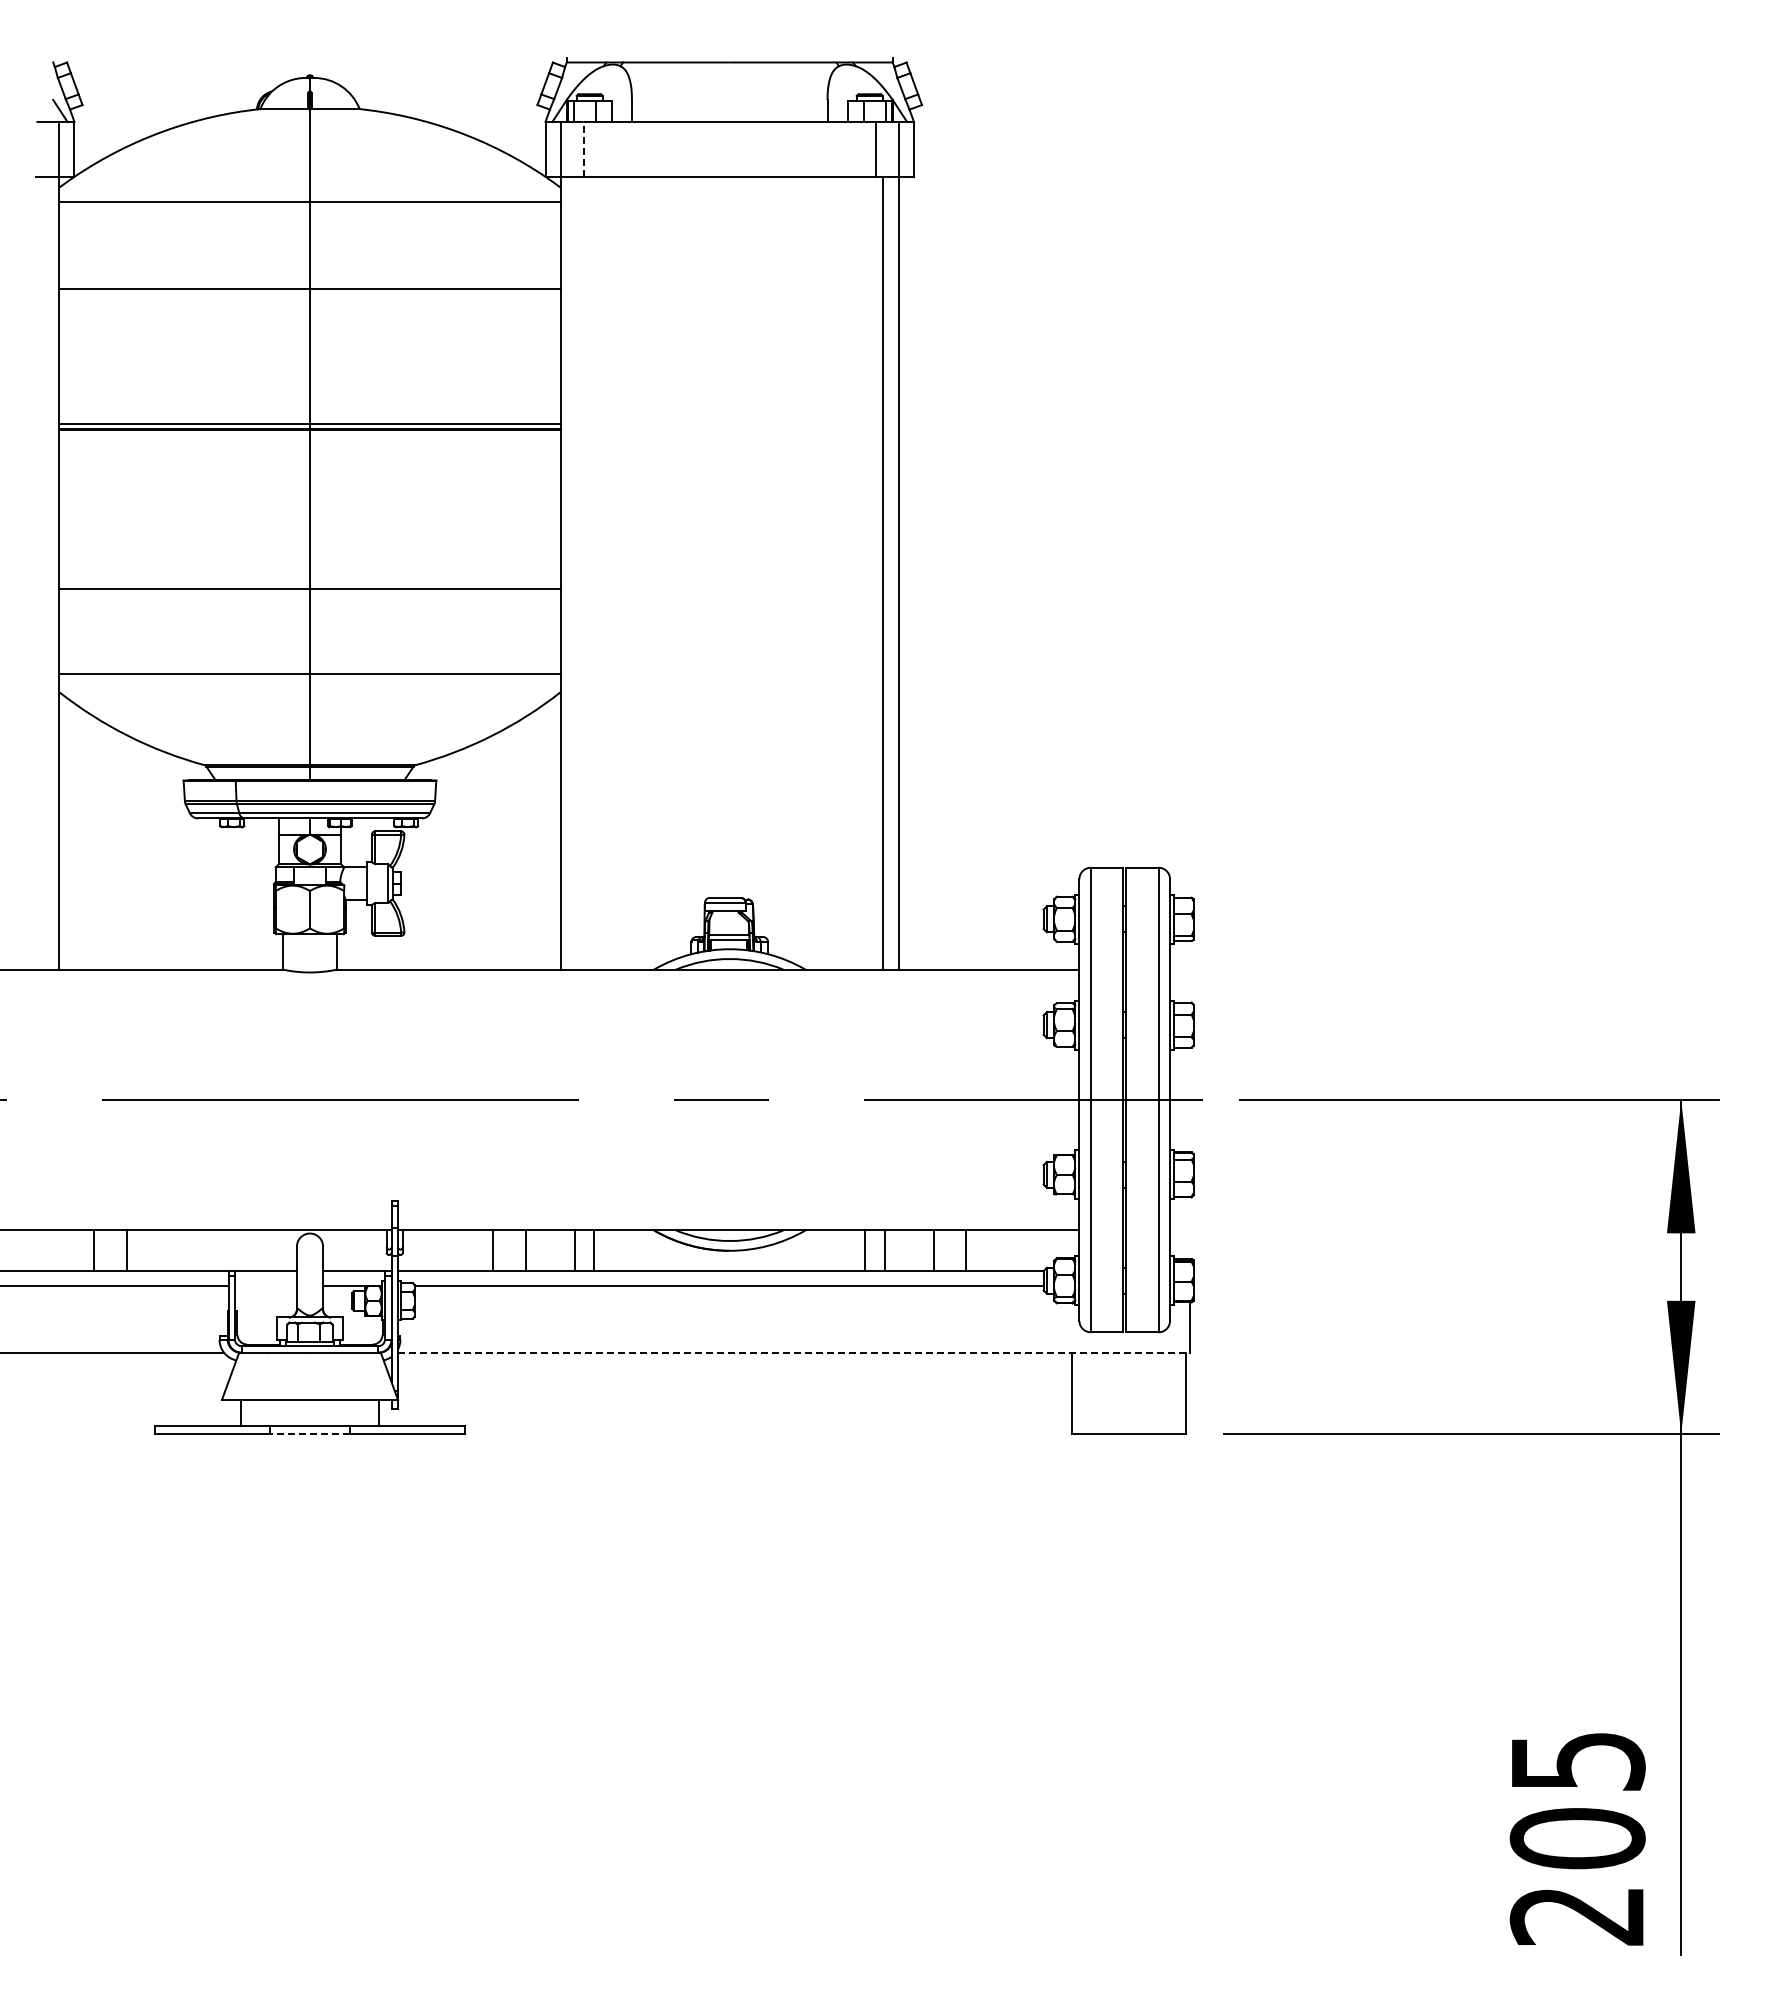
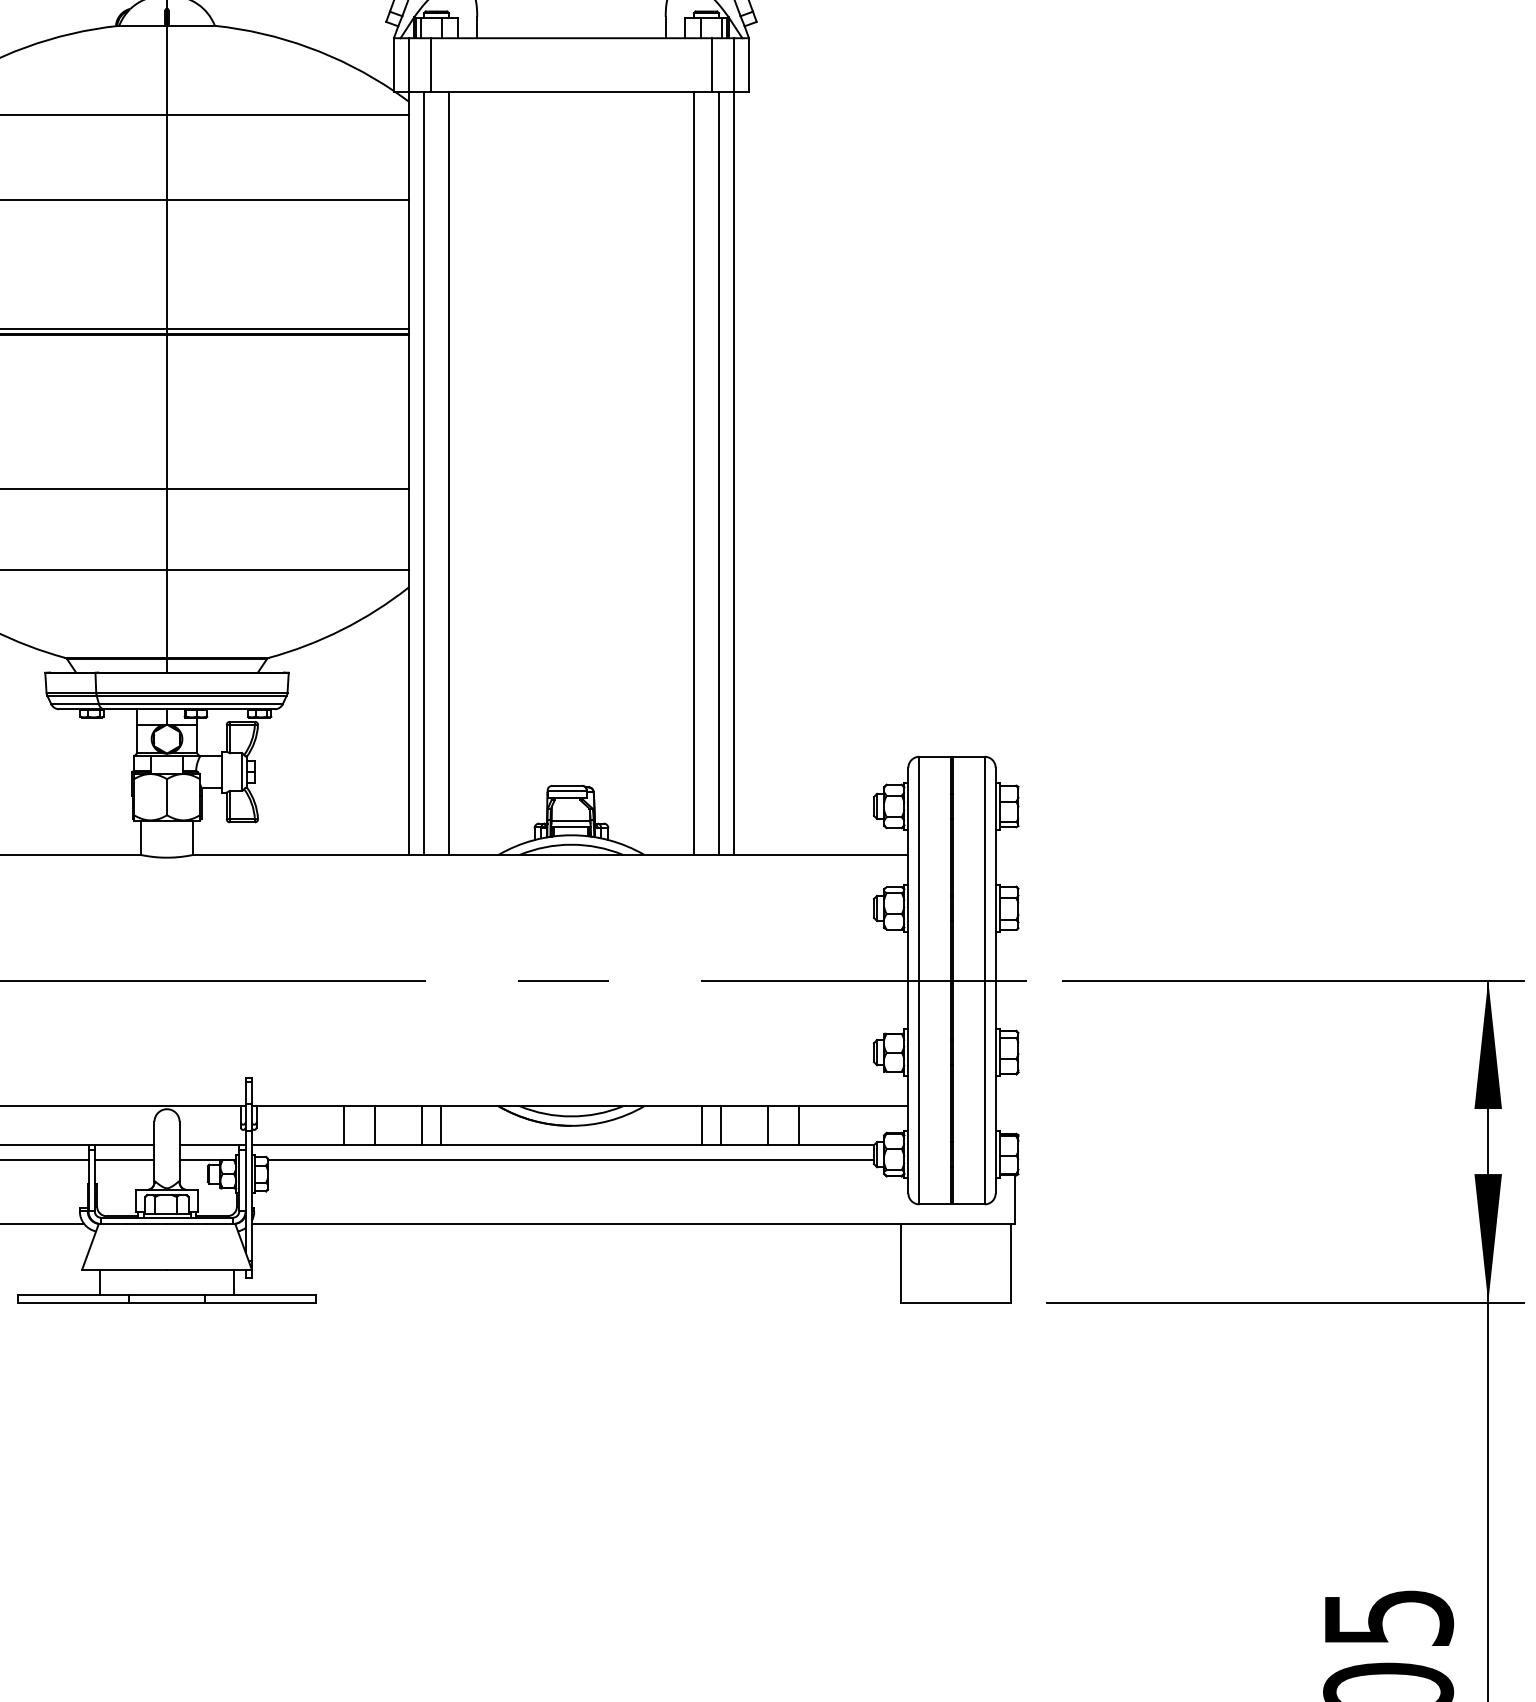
line: (583, 149) -> (430, 64), dashed -> solid
line: (576, 573) -> (423, 473), added
line: (602, 573) -> (448, 473), added
line: (856, 573) -> (693, 473), added
line: (265, 1285) -> (124, 1159), added
line: (794, 1352) -> (633, 1223), dashed -> solid
line: (310, 1434) -> (167, 1302), dashed -> solid

